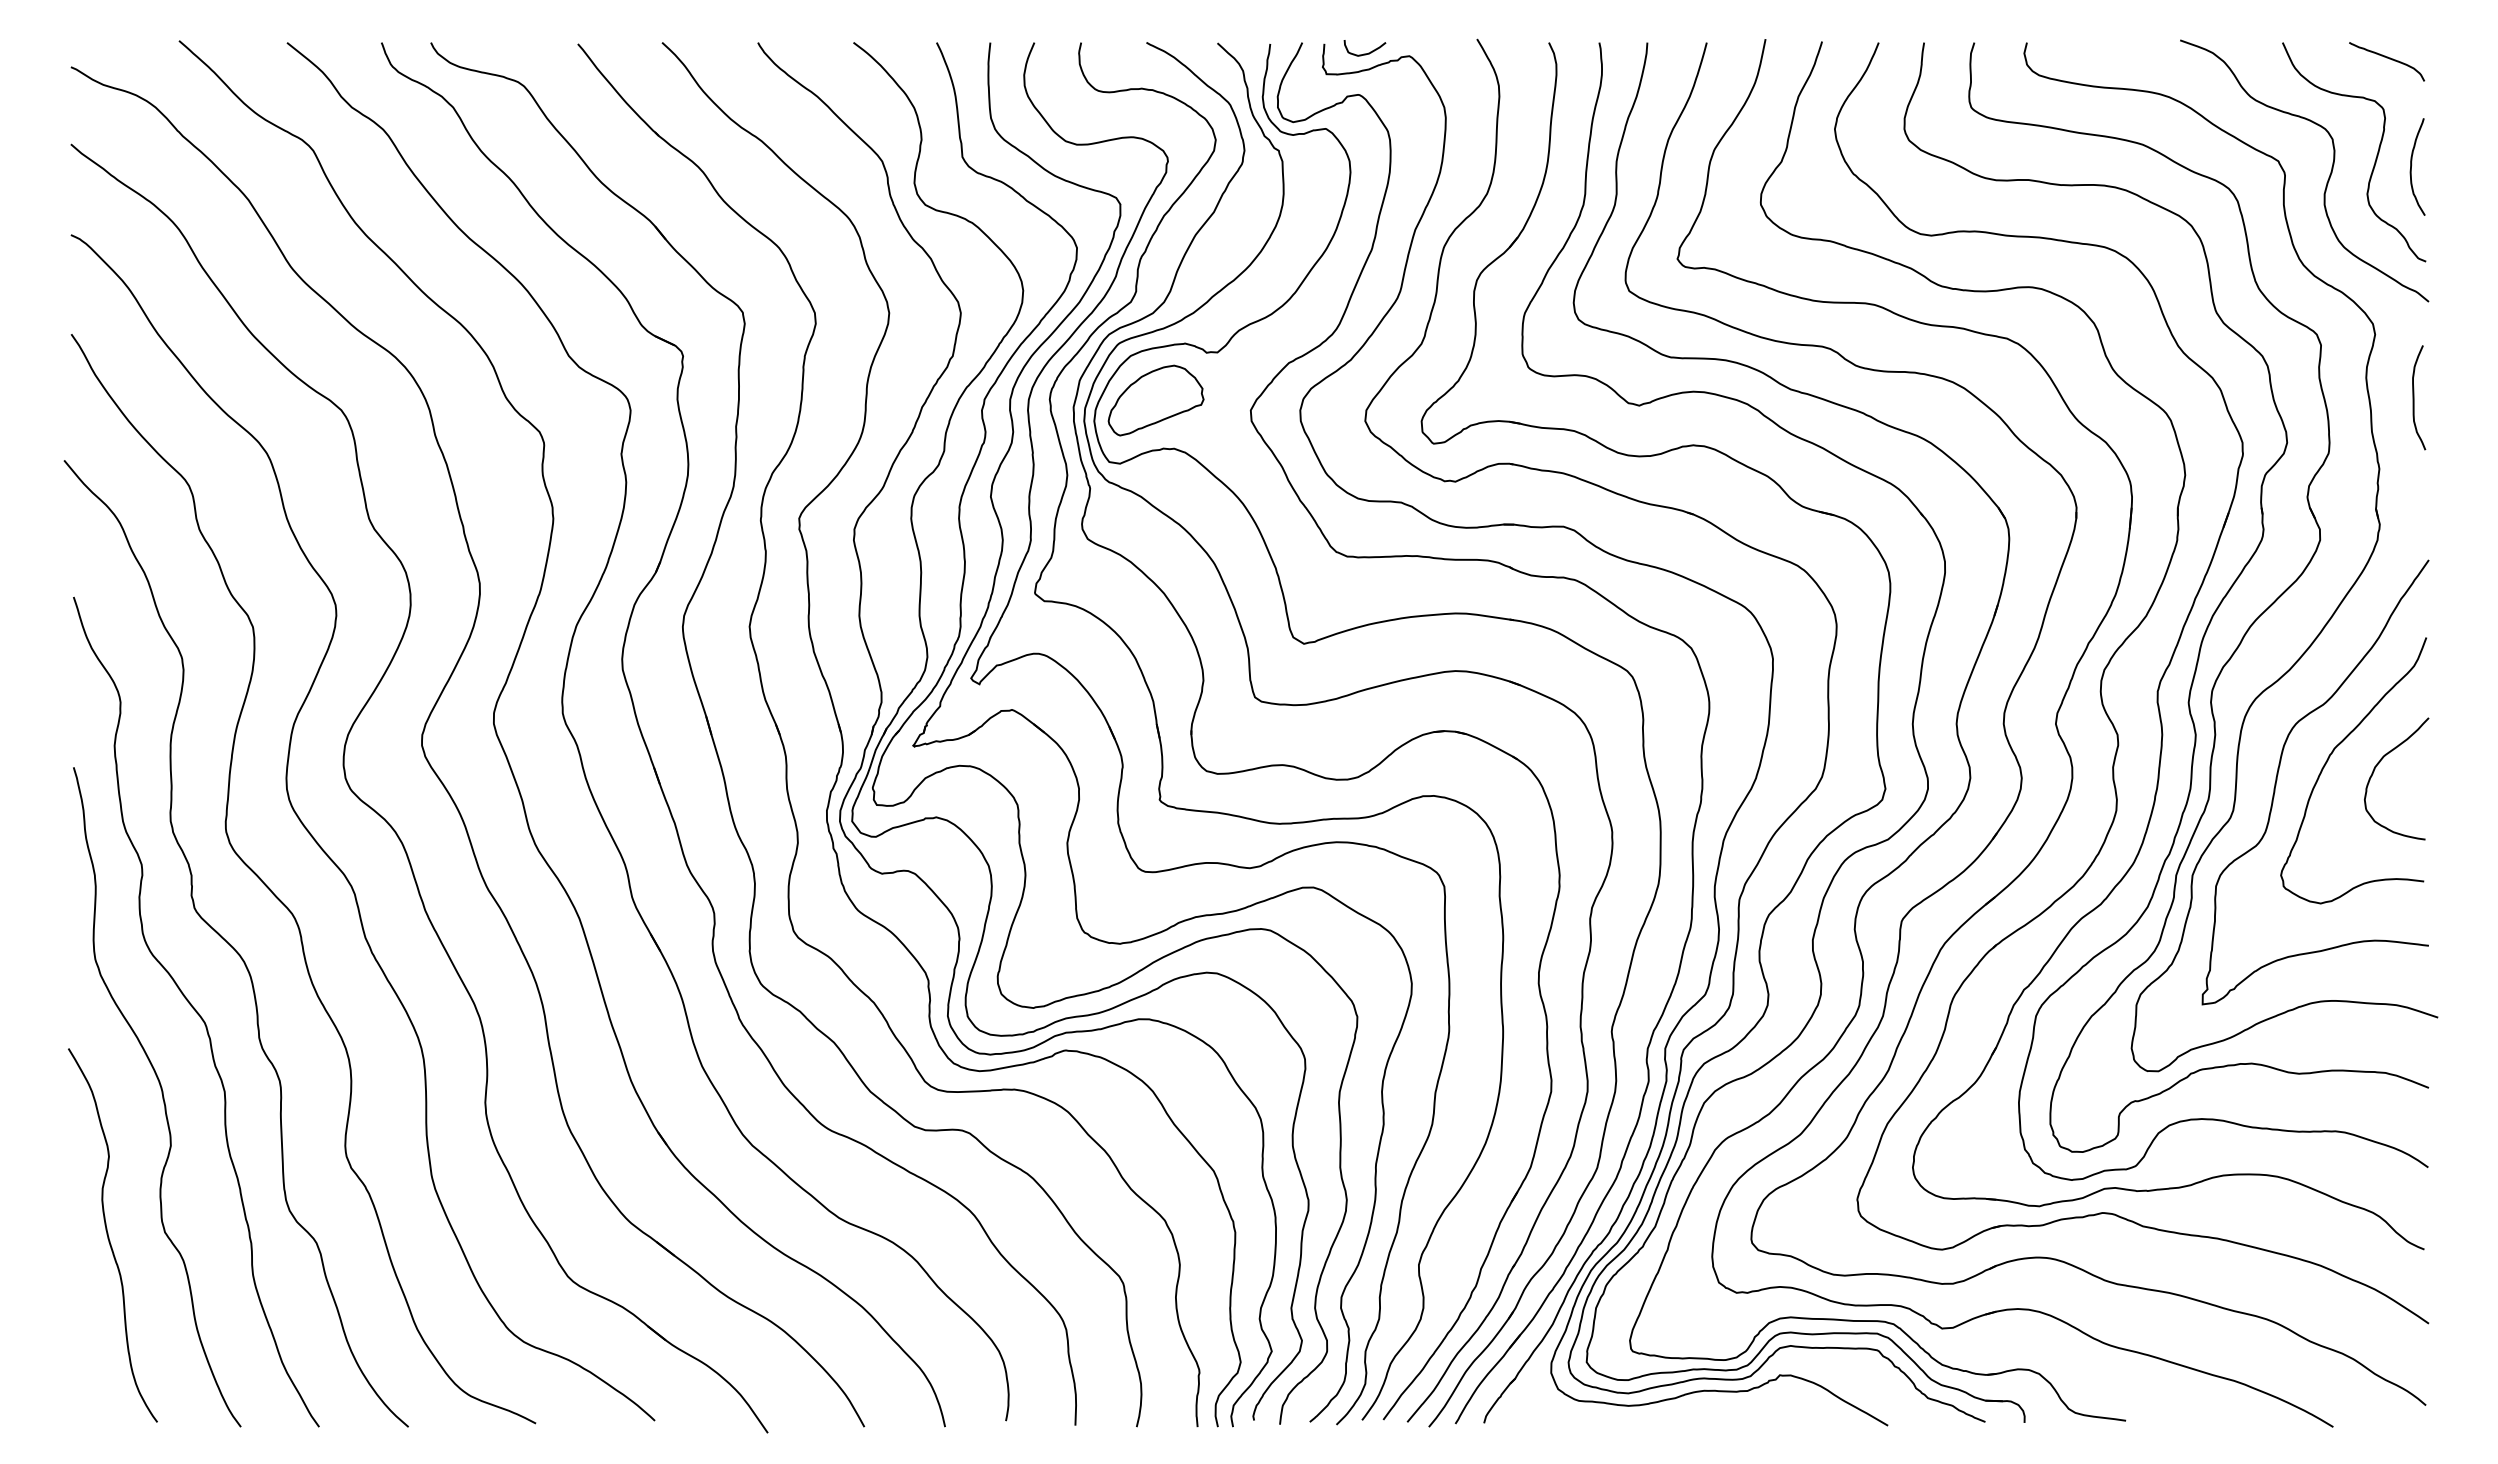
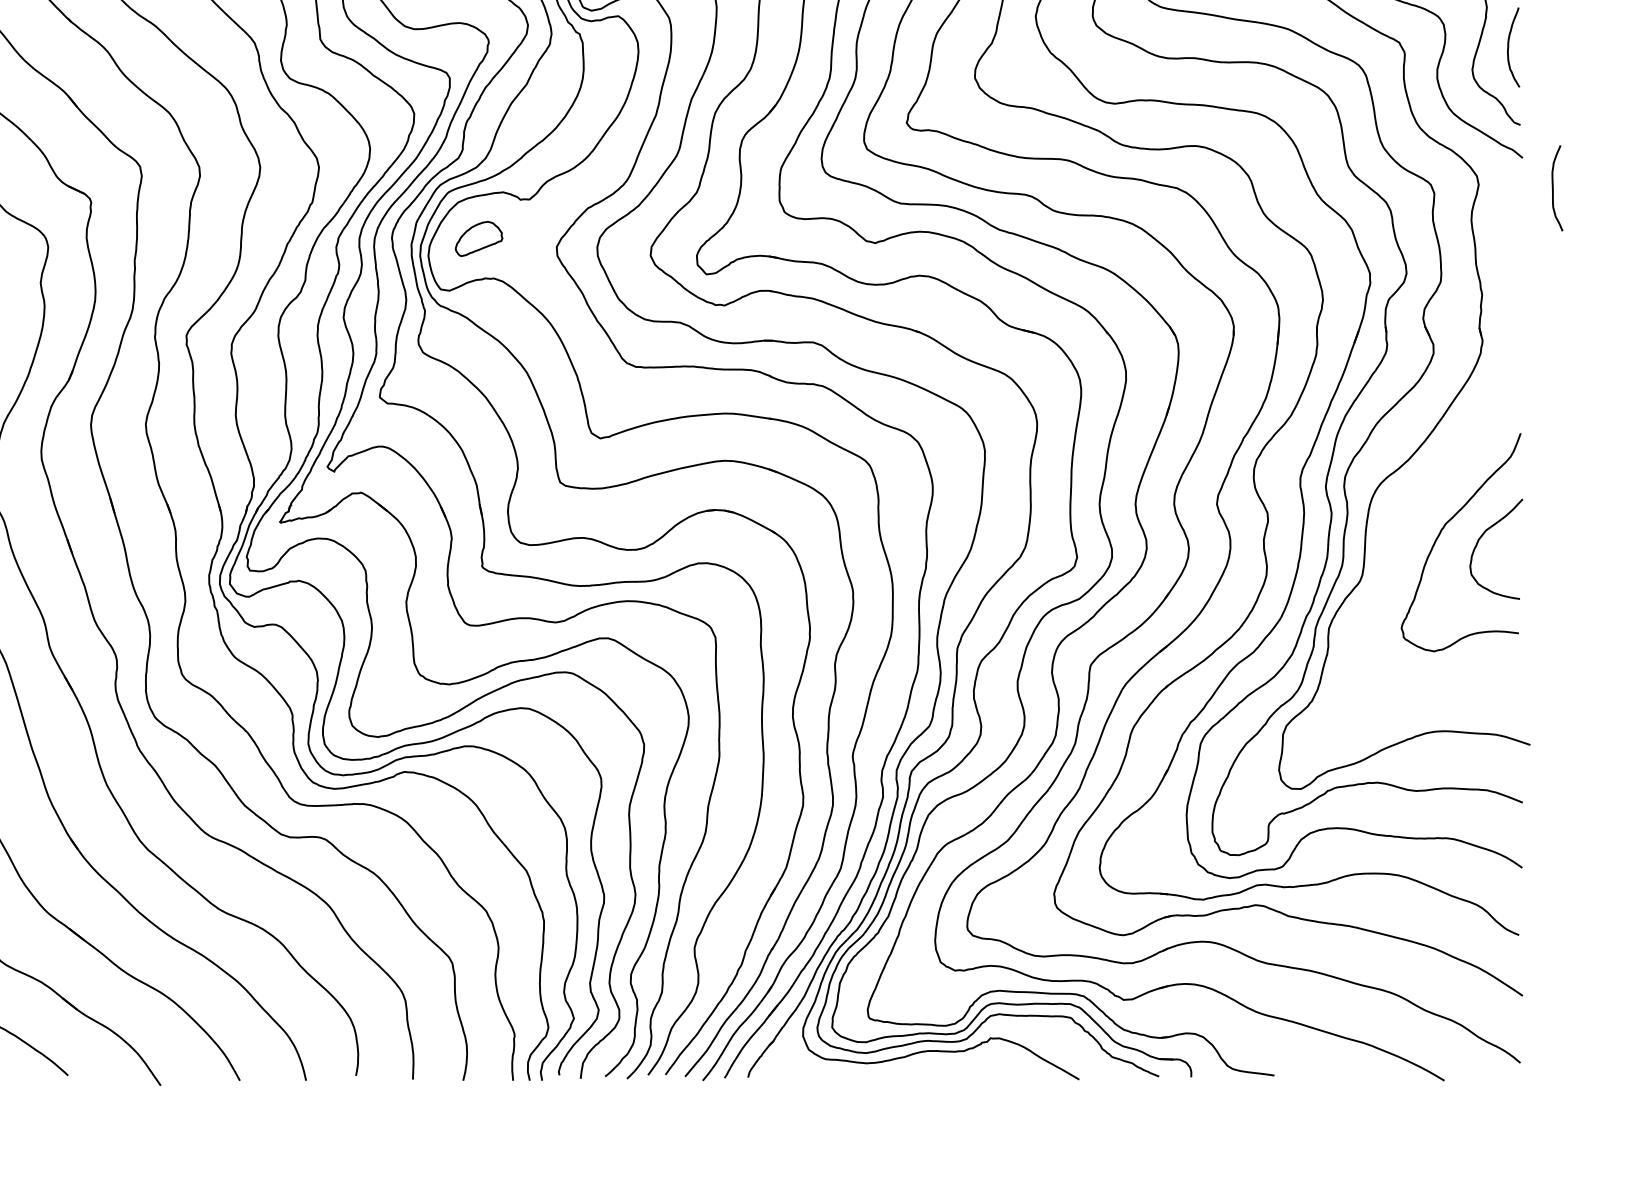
curve: (2414, 397) -> (1553, 188), moved
part: (1155, 400) -> (478, 238), size x0.6
curve: (2278, 775) -> (1399, 546), removed

